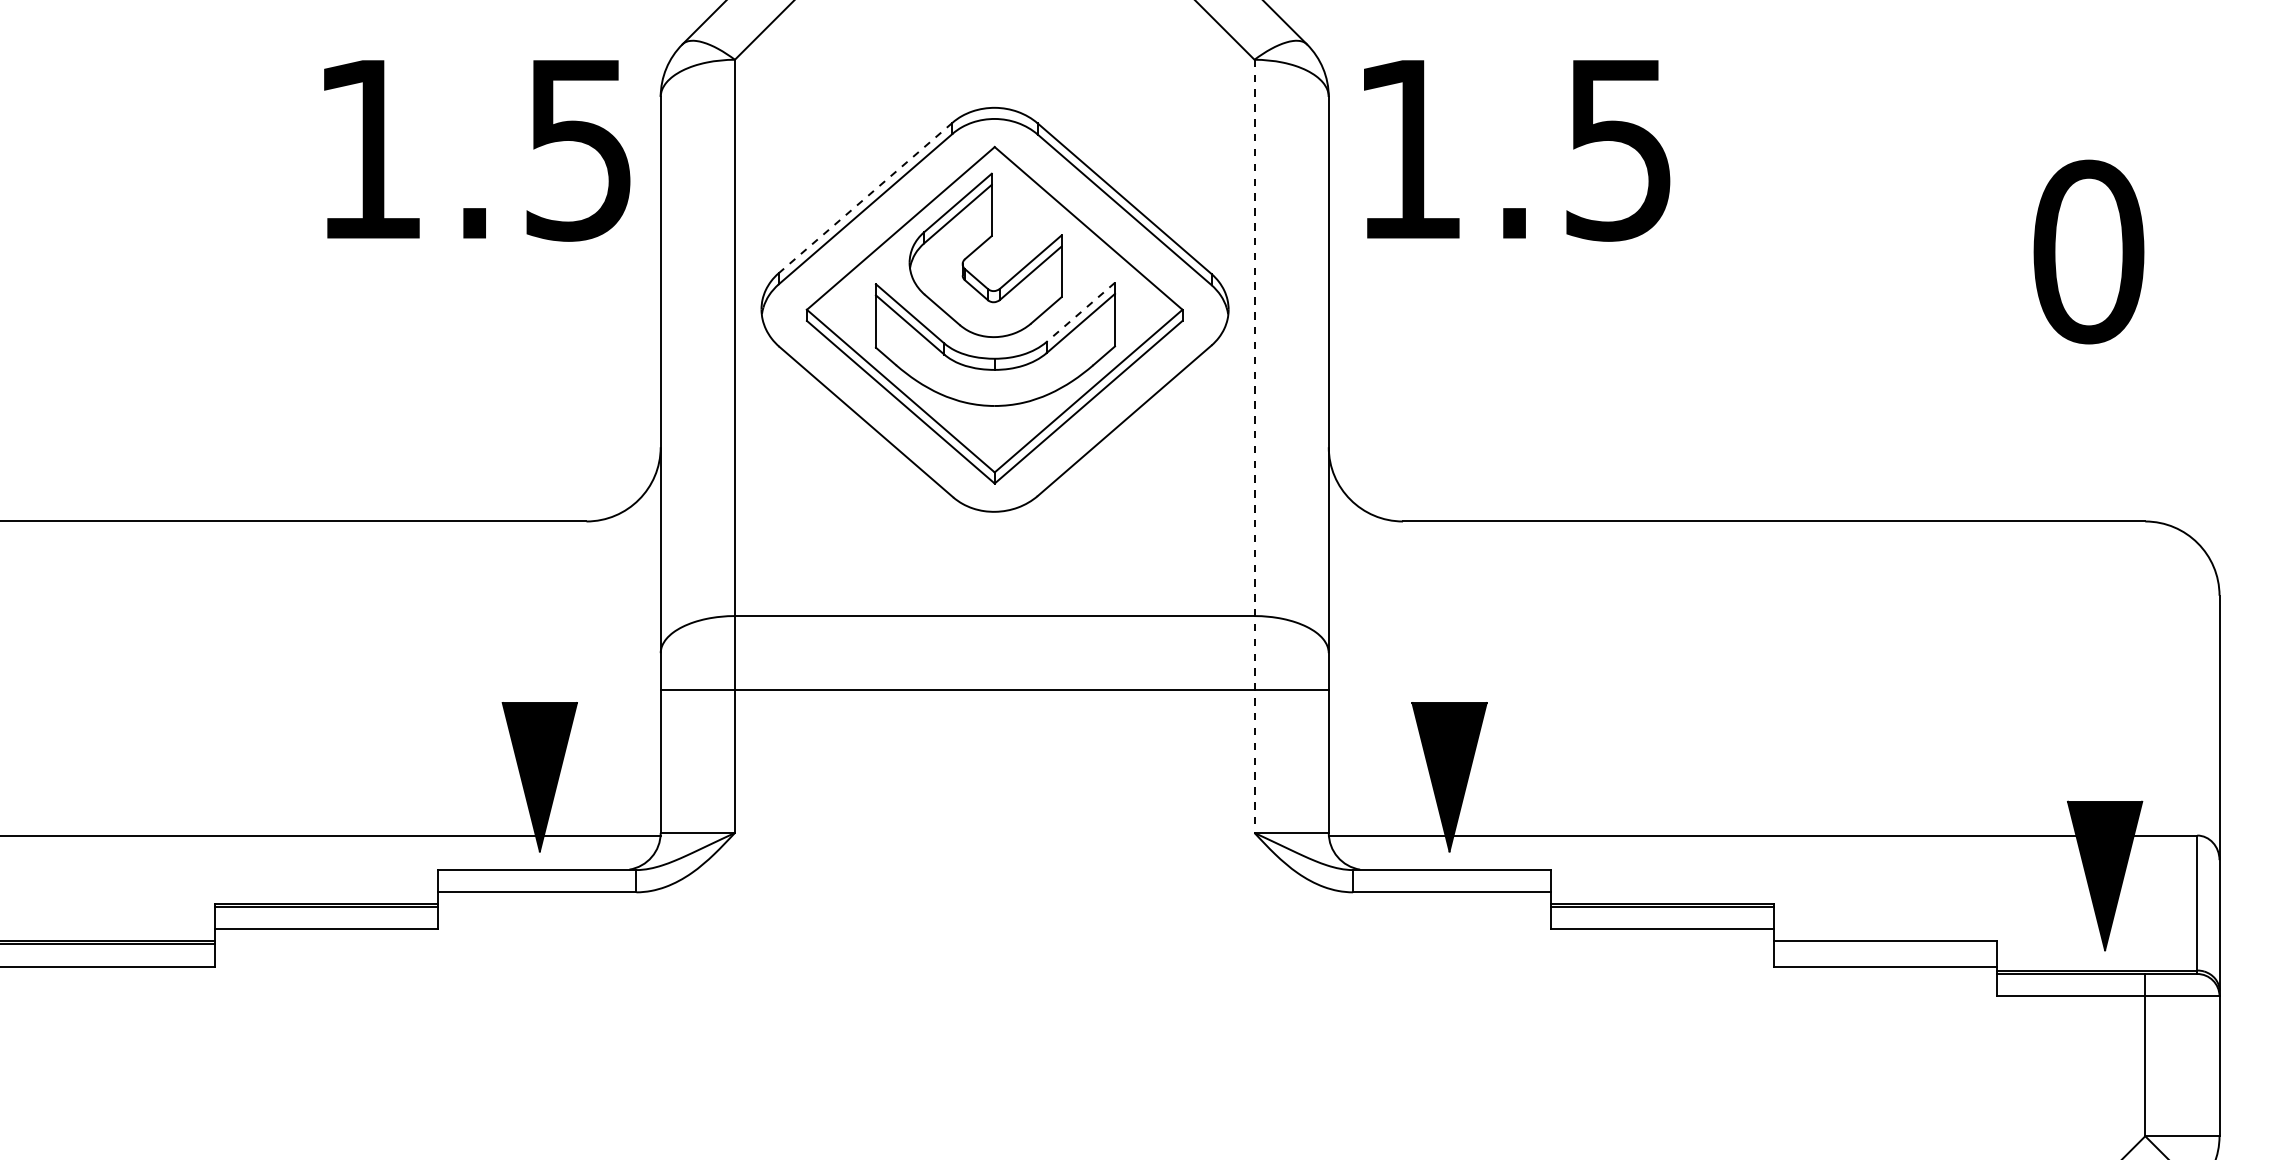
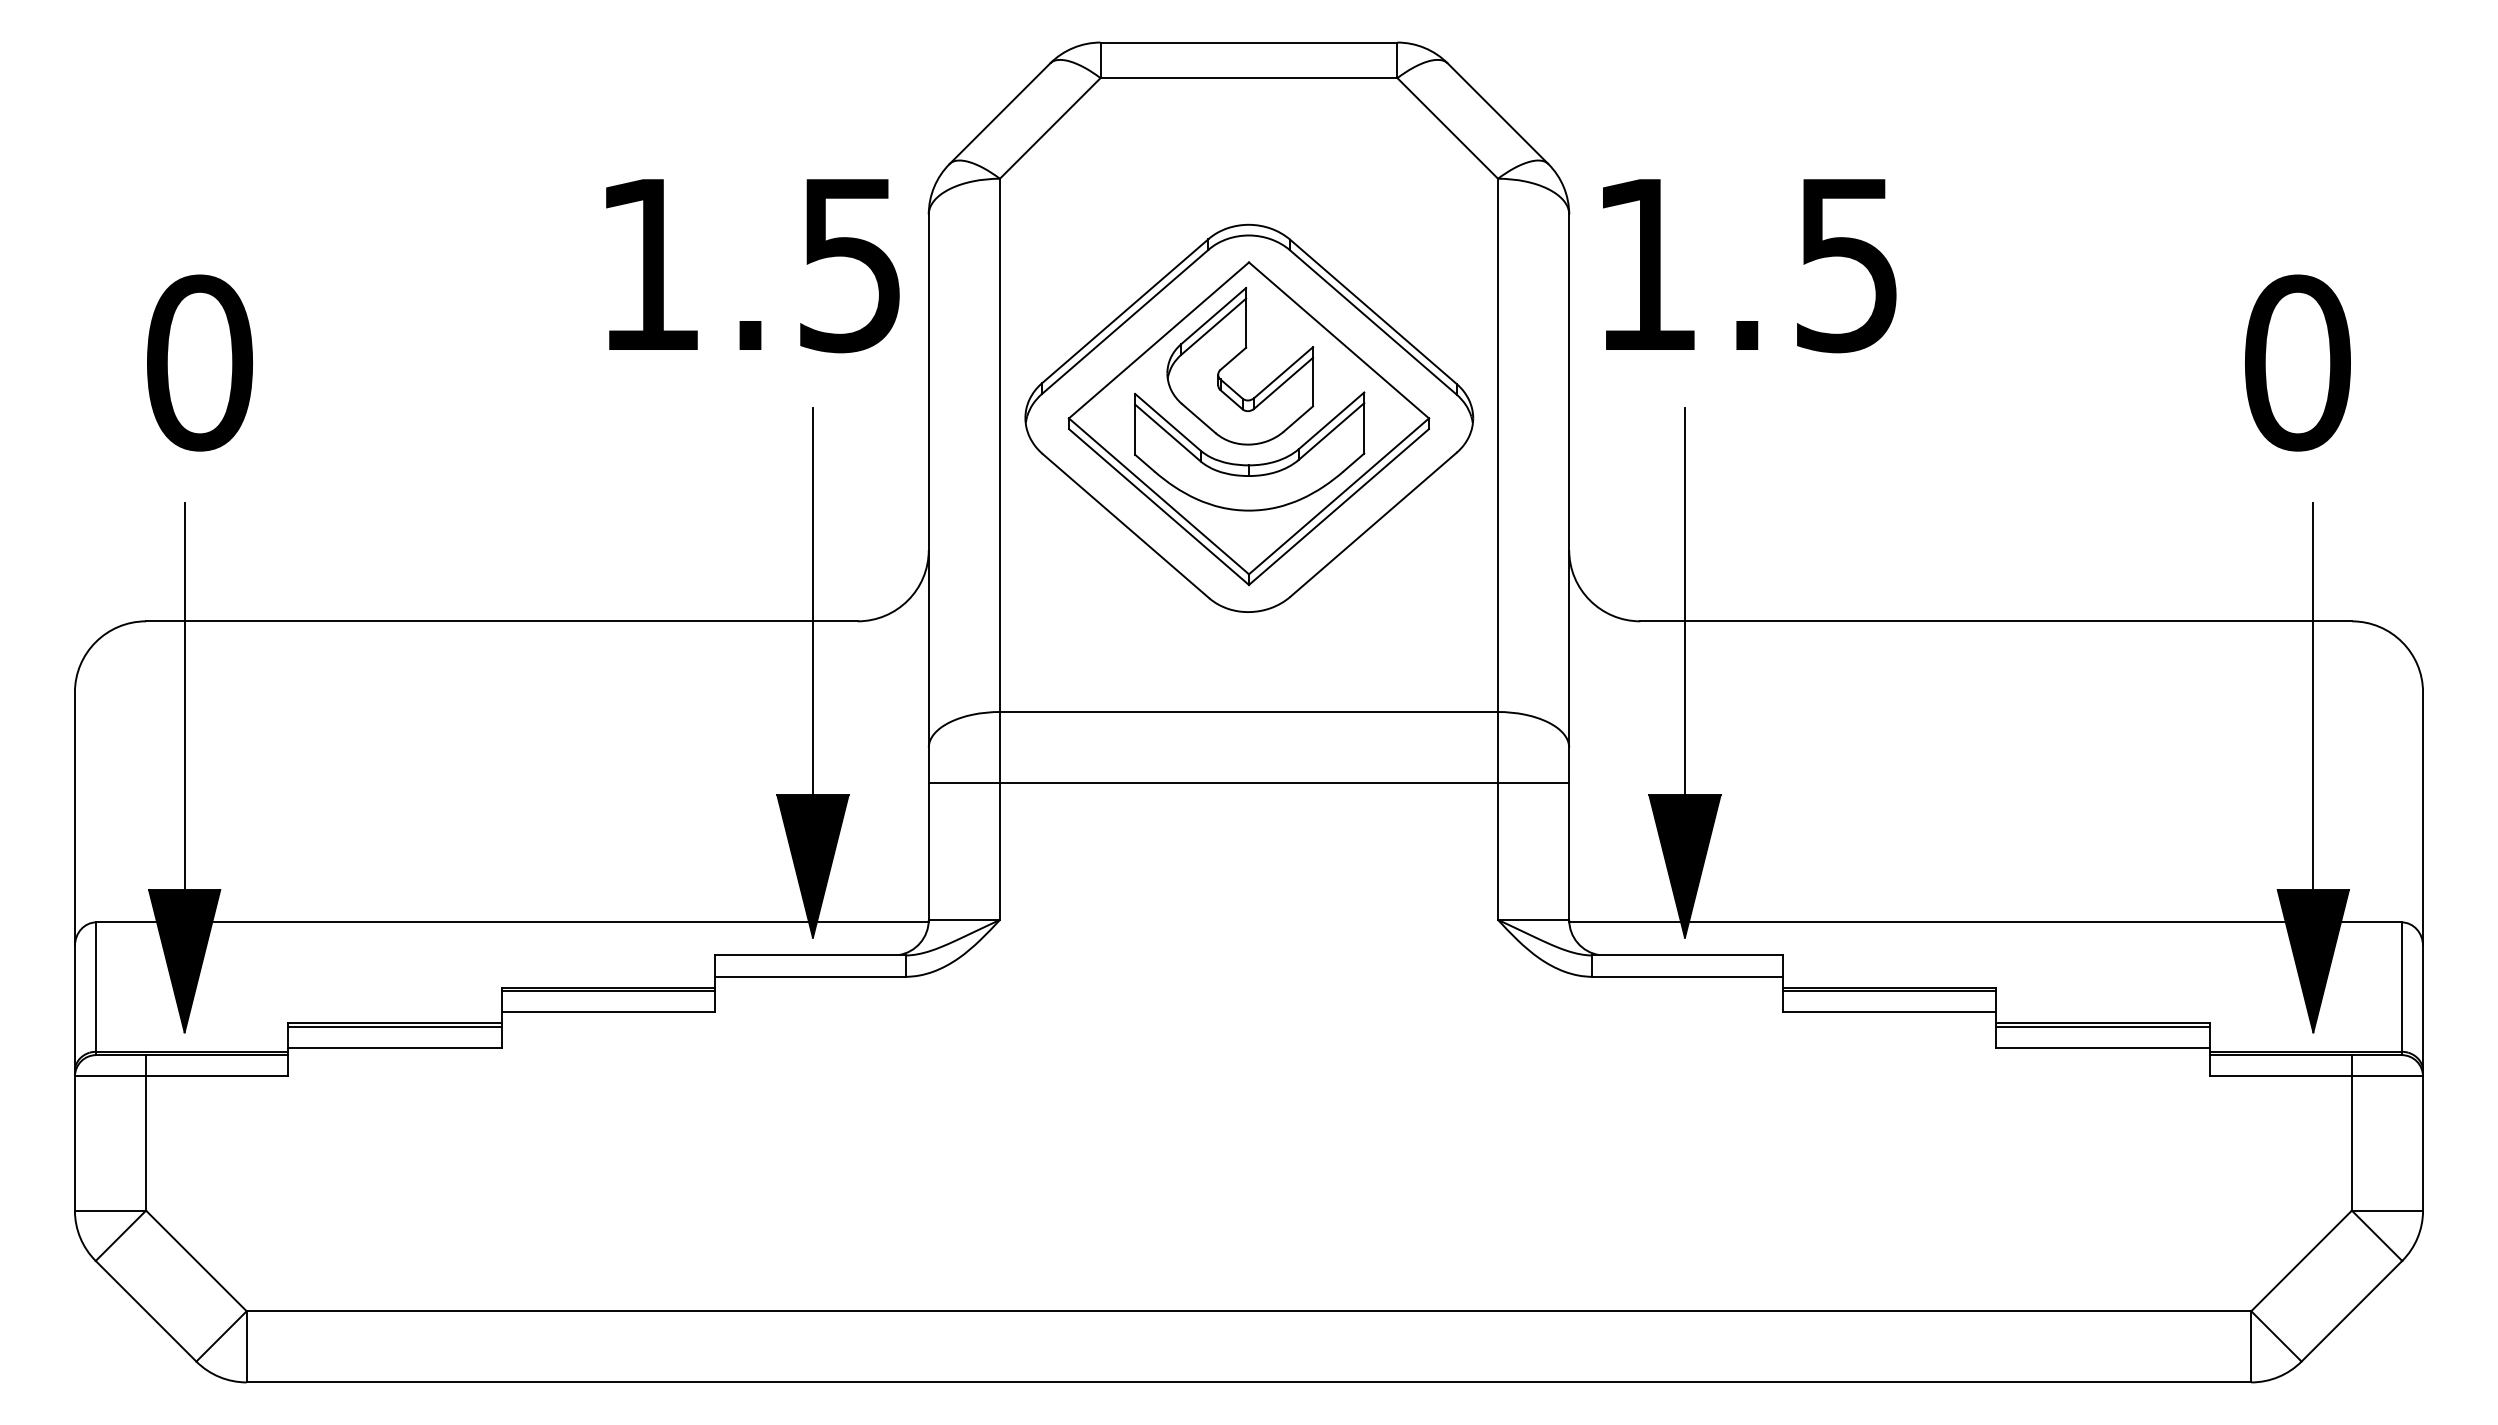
line: (864, 198) -> (1124, 311), dashed -> solid
line: (1080, 313) -> (1331, 421), dashed -> solid
line: (1255, 446) -> (1498, 549), dashed -> solid
line: (539, 500) -> (812, 601), added
line: (1449, 500) -> (1684, 601), added
line: (2105, 599) -> (2313, 696), added
line: (1885, 944) -> (2102, 1026), added

